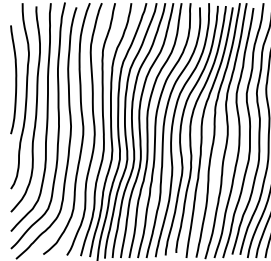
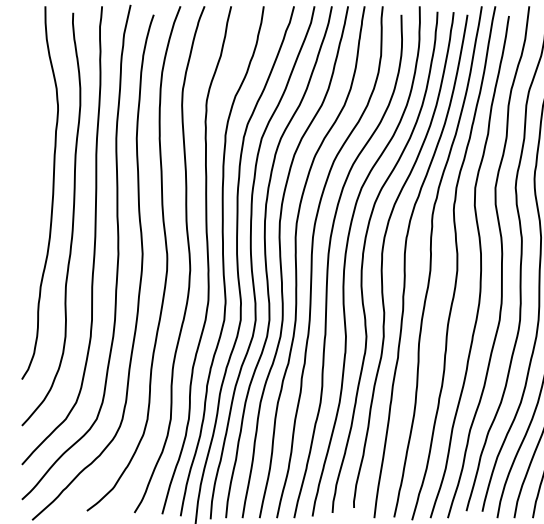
curve: (15, 79) -> (31, 159), removed

